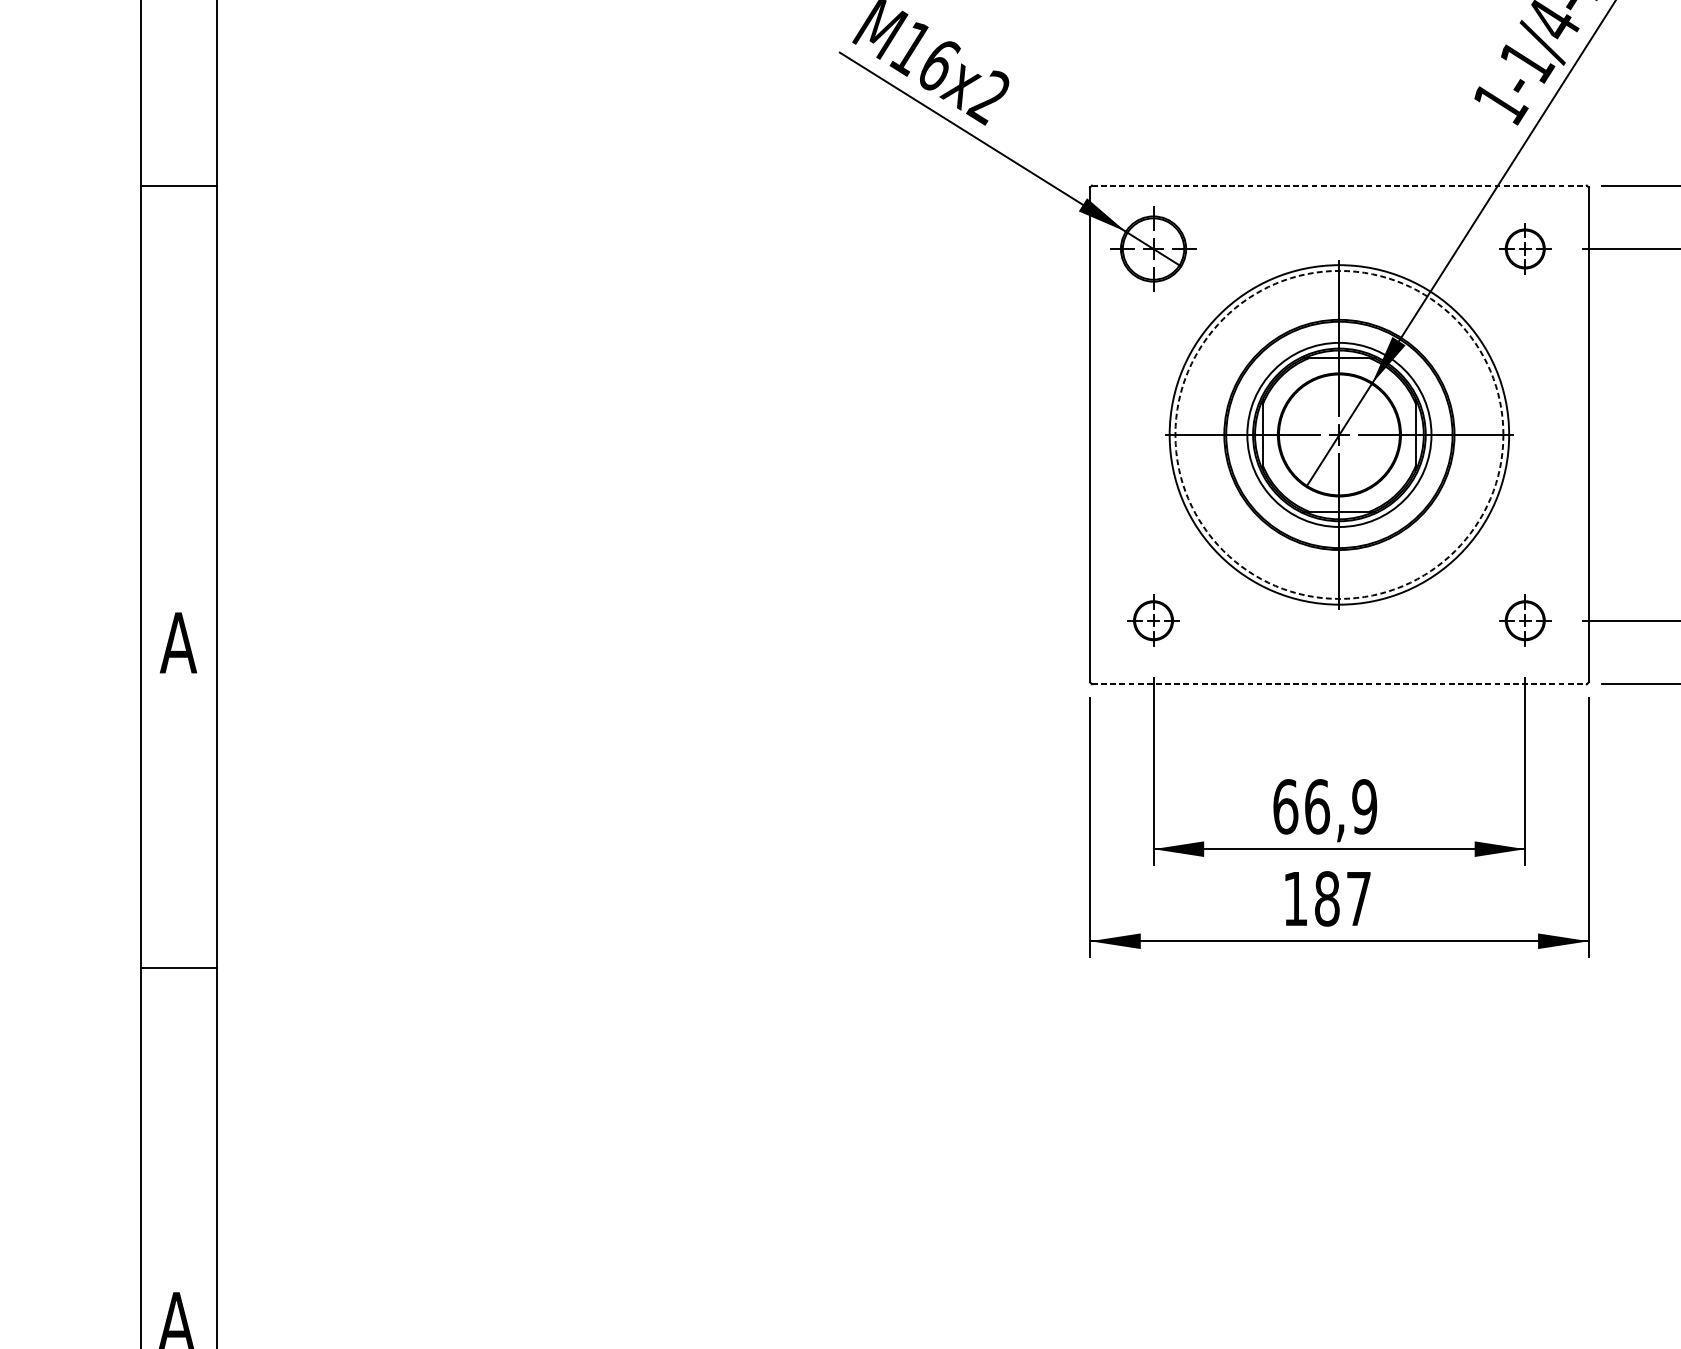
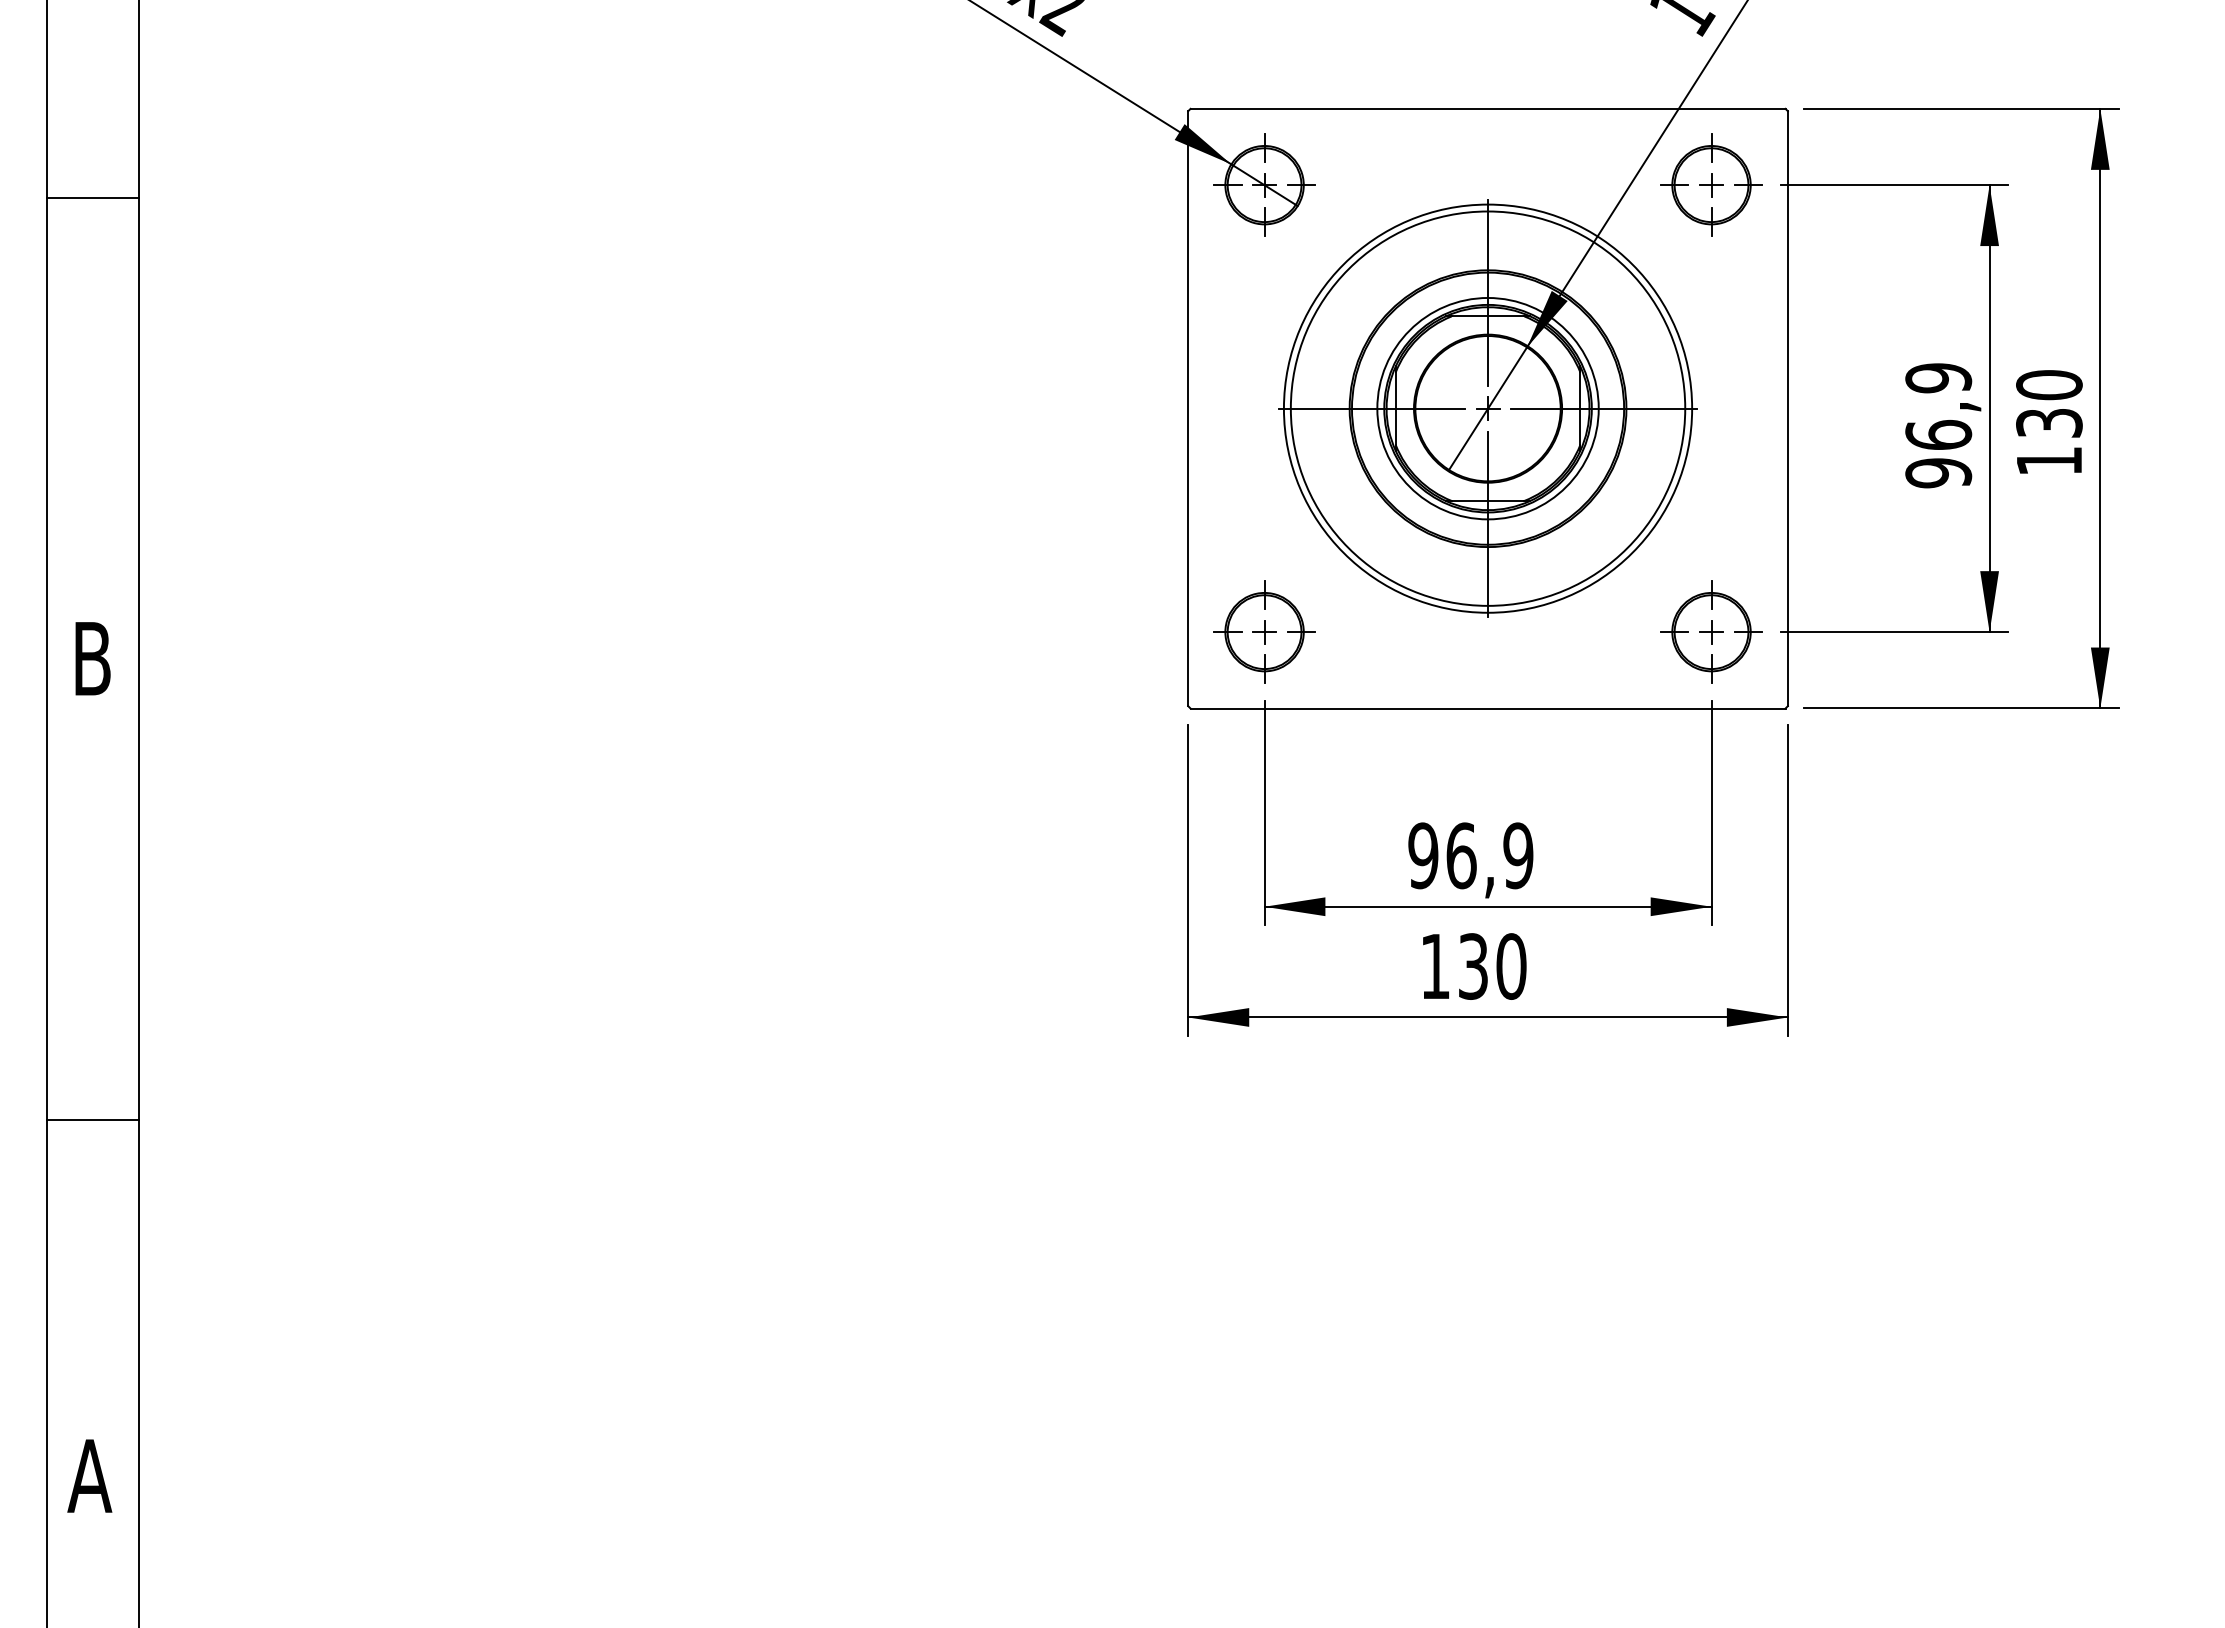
line: (1339, 185) -> (1488, 108), dashed -> solid
line: (178, 186) -> (92, 197), moved
part: (1525, 248) -> (1711, 184), size x1.67
circle: (1338, 434) -> (1487, 408), dashed -> solid
part: (1153, 620) -> (1264, 631), size x1.67
part: (1525, 620) -> (1711, 631), size x1.67
text: (177, 642) -> (91, 658), A -> B
line: (1339, 684) -> (1488, 708), dashed -> solid
text: (1285, 806) -> (1423, 855), 66,9 -> 96,9
text: (1343, 898) -> (1492, 966), 187 -> 130
line: (178, 967) -> (92, 1120), moved

